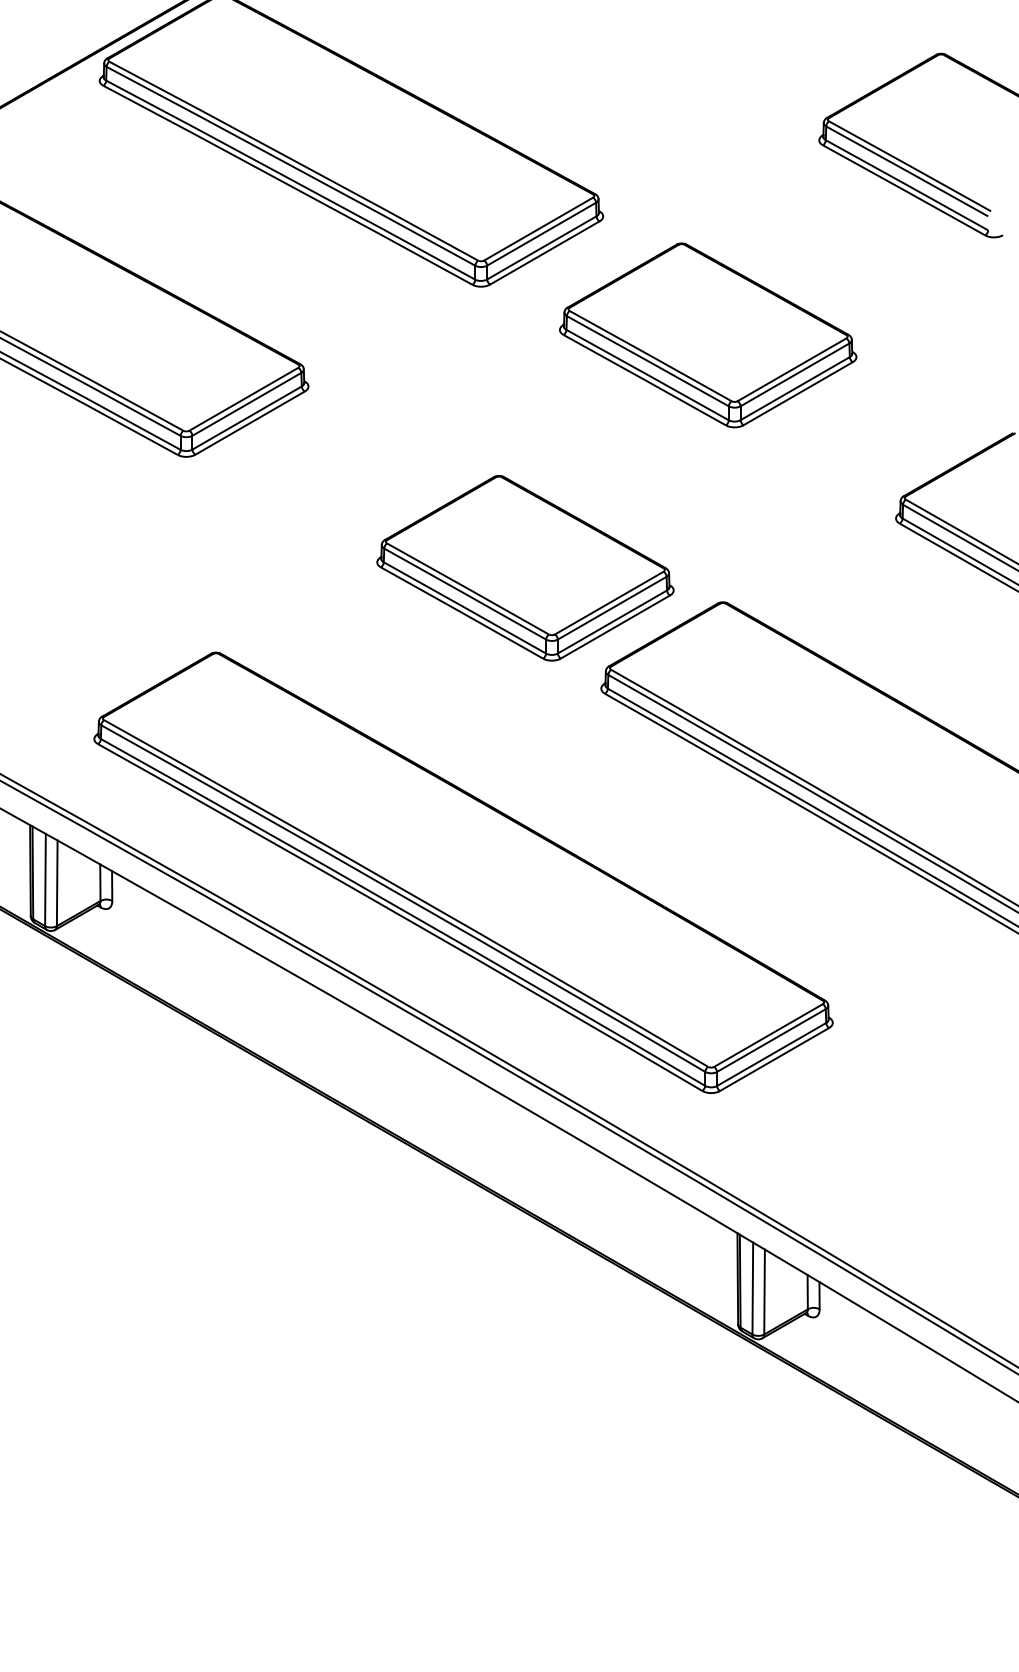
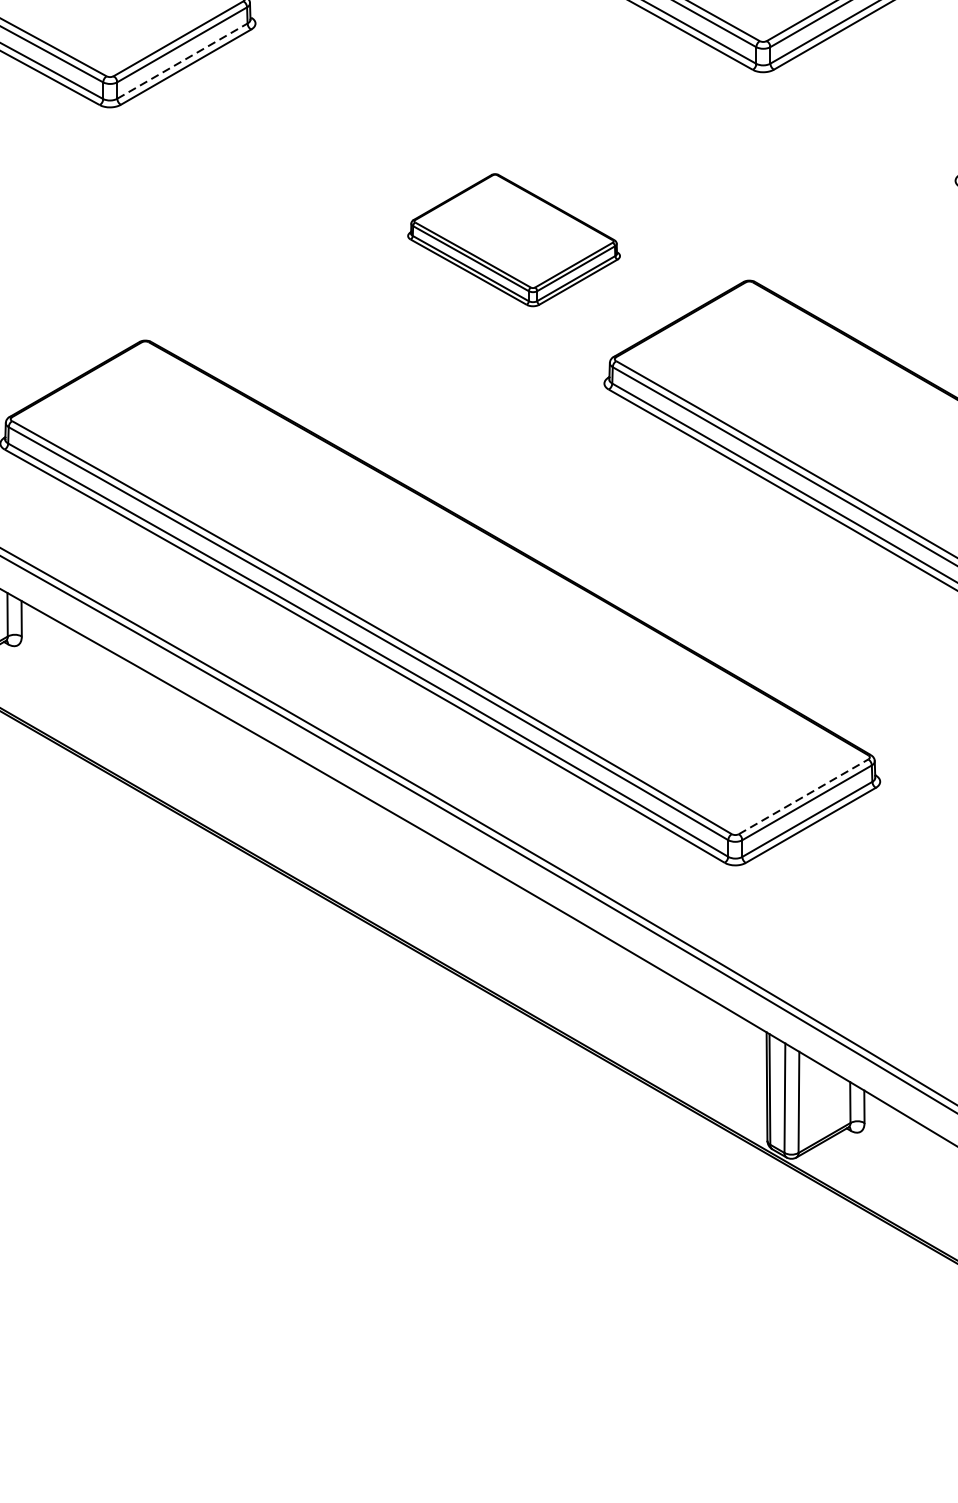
line: (247, 417) -> (182, 60), solid -> dashed
part: (525, 568) -> (514, 240), size x0.6
line: (768, 1035) -> (803, 796), solid -> dashed

